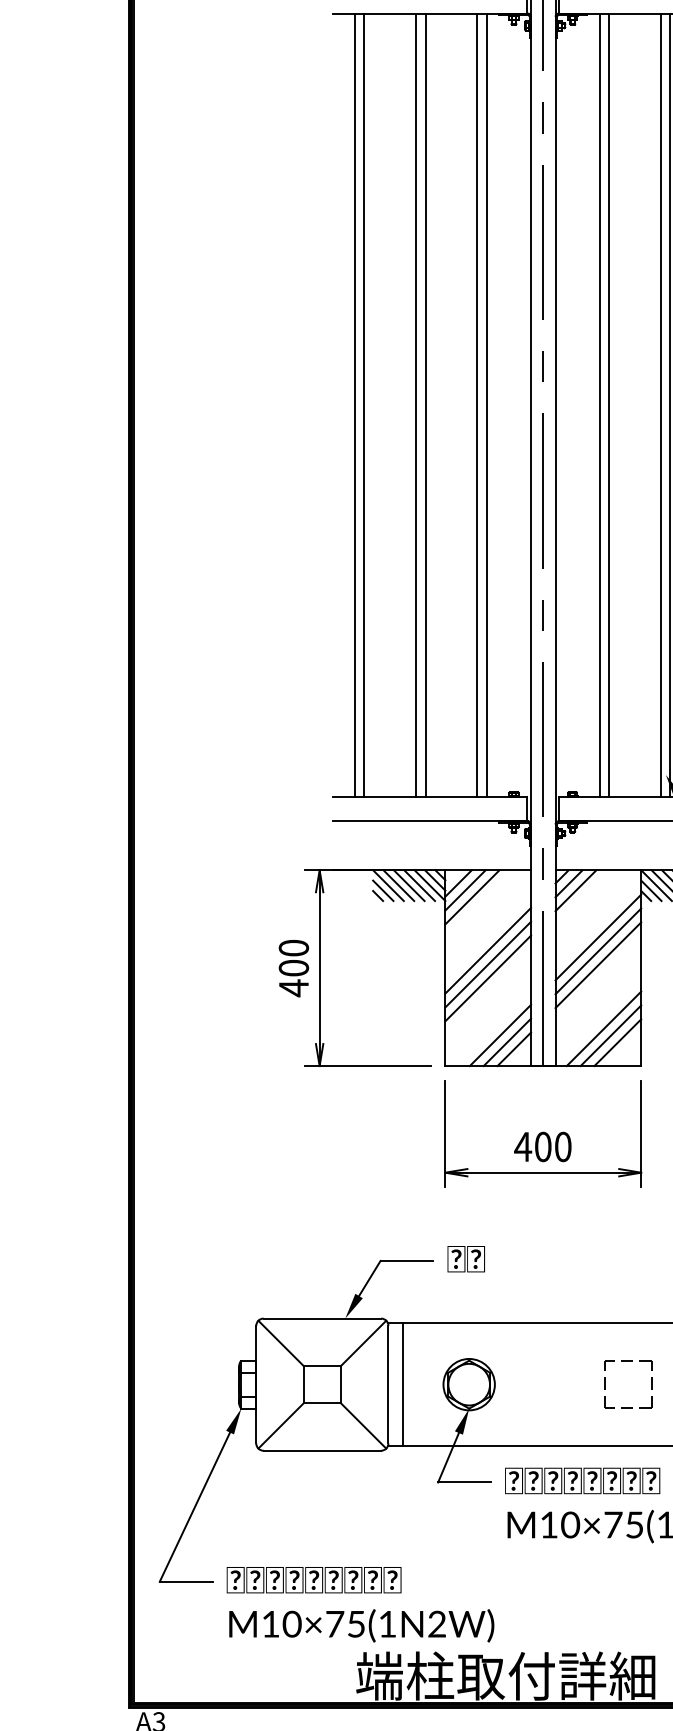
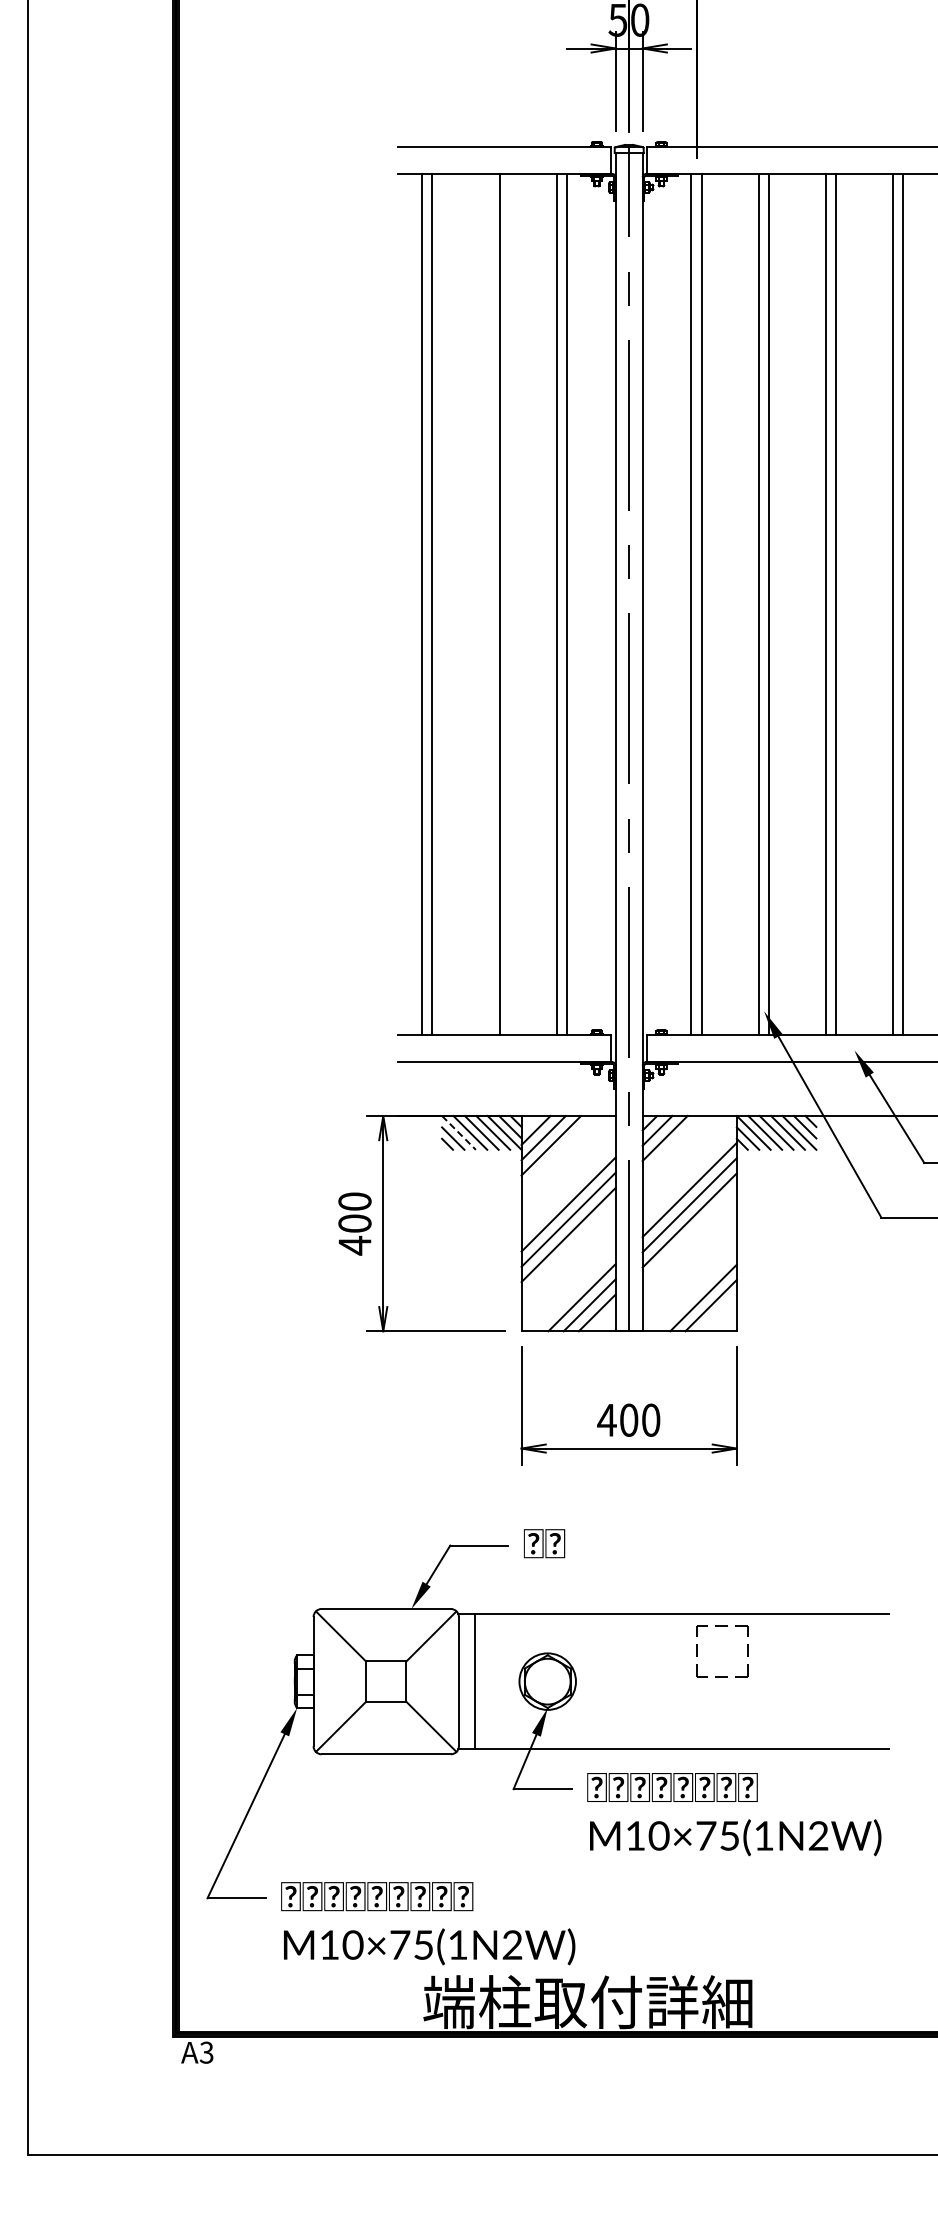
line: (416, 405) -> (489, 604), removed
line: (388, 885) -> (458, 1132), solid -> dashed
line: (603, 1028) -> (695, 1290), removed
part: (628, 1361) -> (722, 1626), moved

